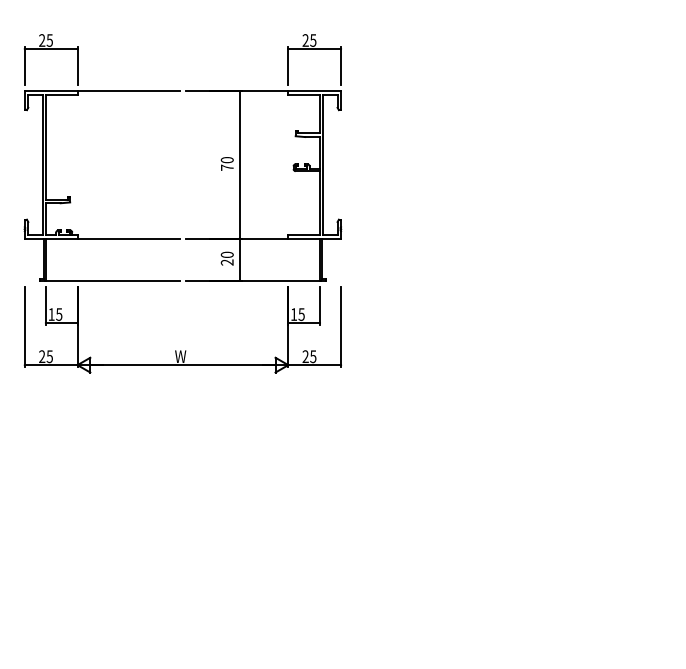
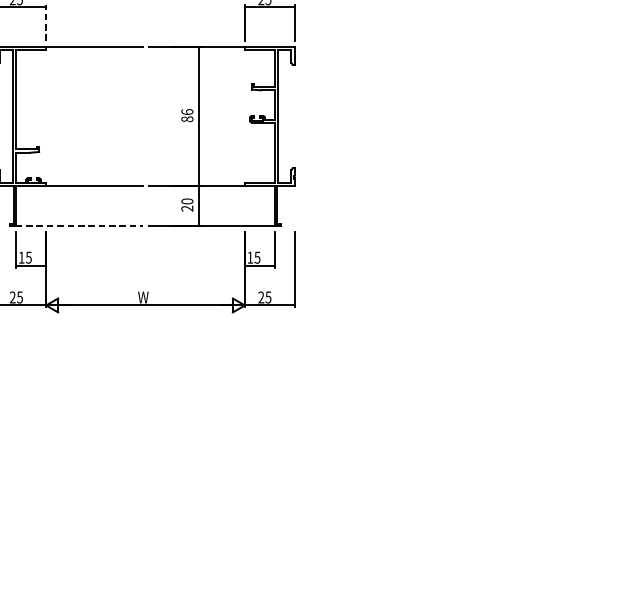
line: (77, 65) -> (46, 22), solid -> dashed
text: (226, 163) -> (186, 115), 70 -> 86
line: (113, 280) -> (80, 225), solid -> dashed

